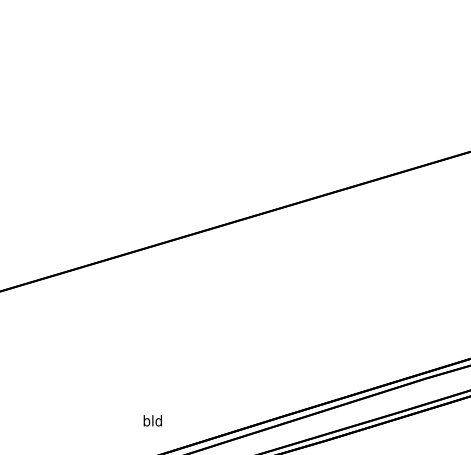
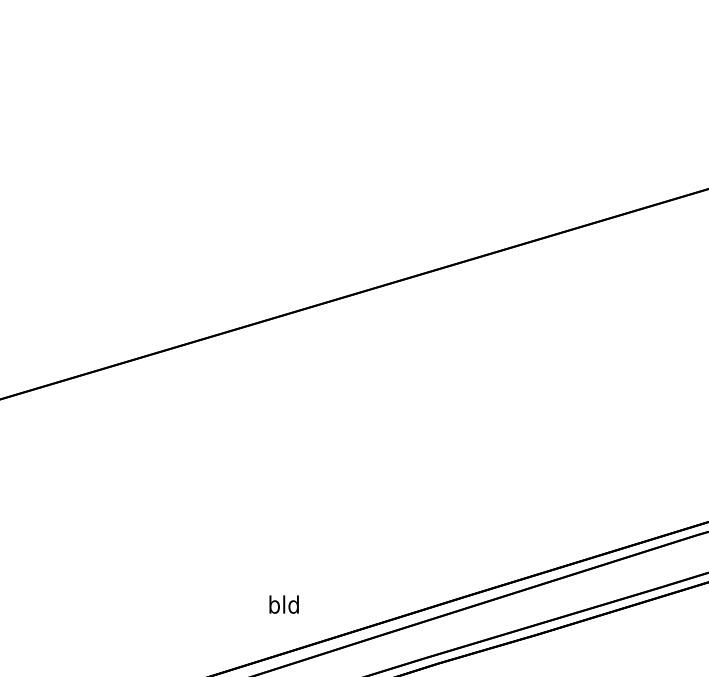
text: (152, 420) -> (283, 604), moved

